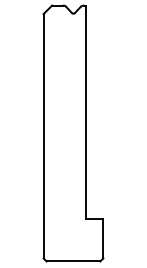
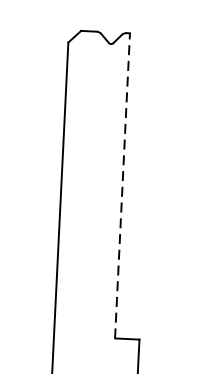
line: (86, 112) -> (122, 186), solid -> dashed

